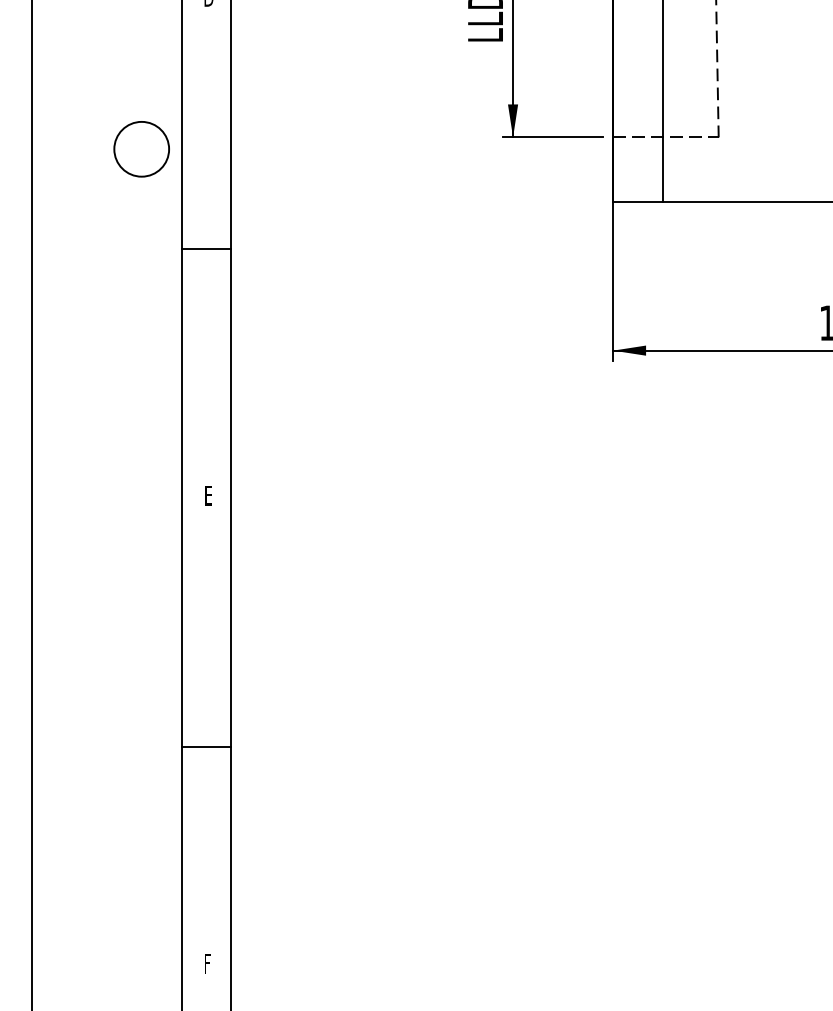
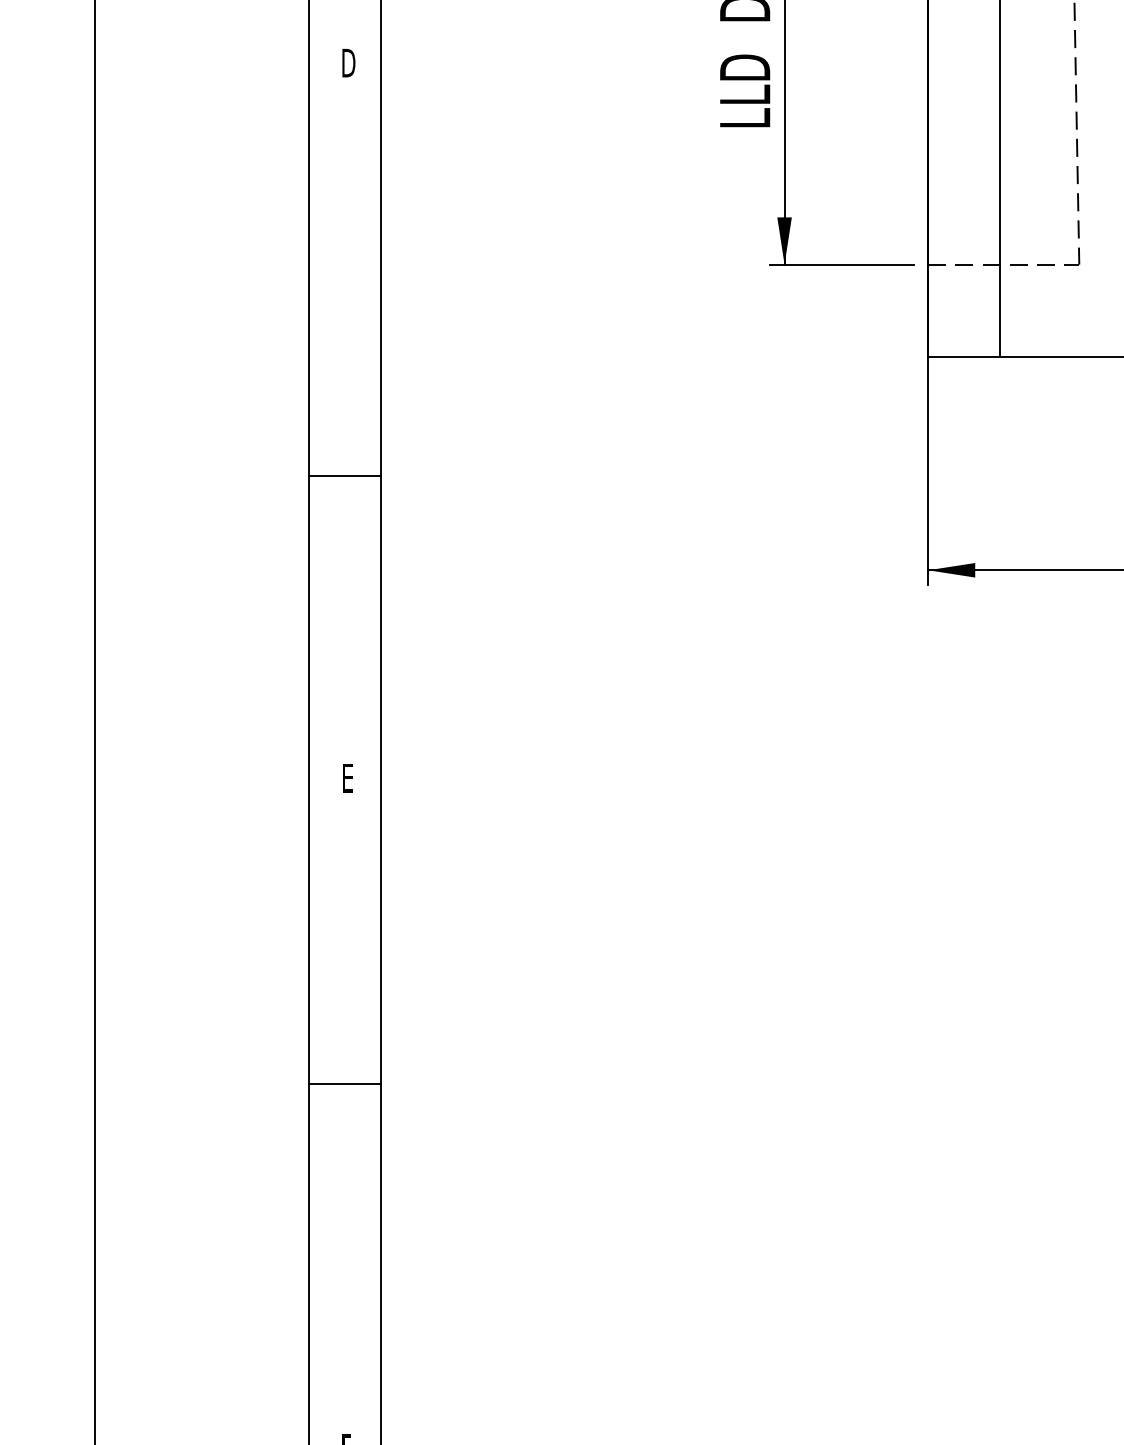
circle: (141, 149) -> (252, 281), removed
line: (206, 248) -> (345, 475), moved
line: (206, 747) -> (345, 1084), moved

